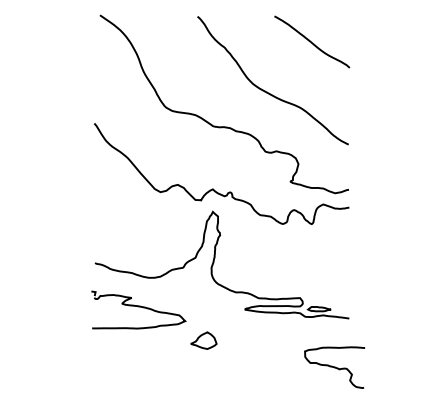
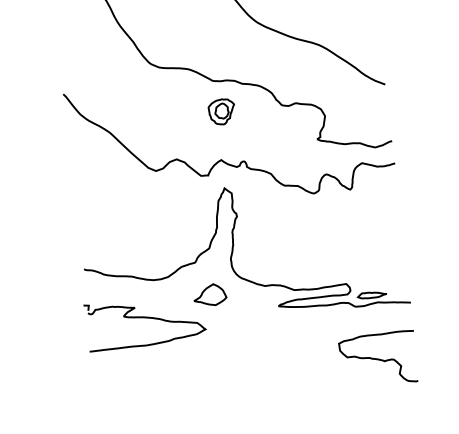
part: (217, 151) -> (221, 111), added
part: (203, 340) -> (209, 294), moved
curve: (334, 367) -> (378, 359), moved

